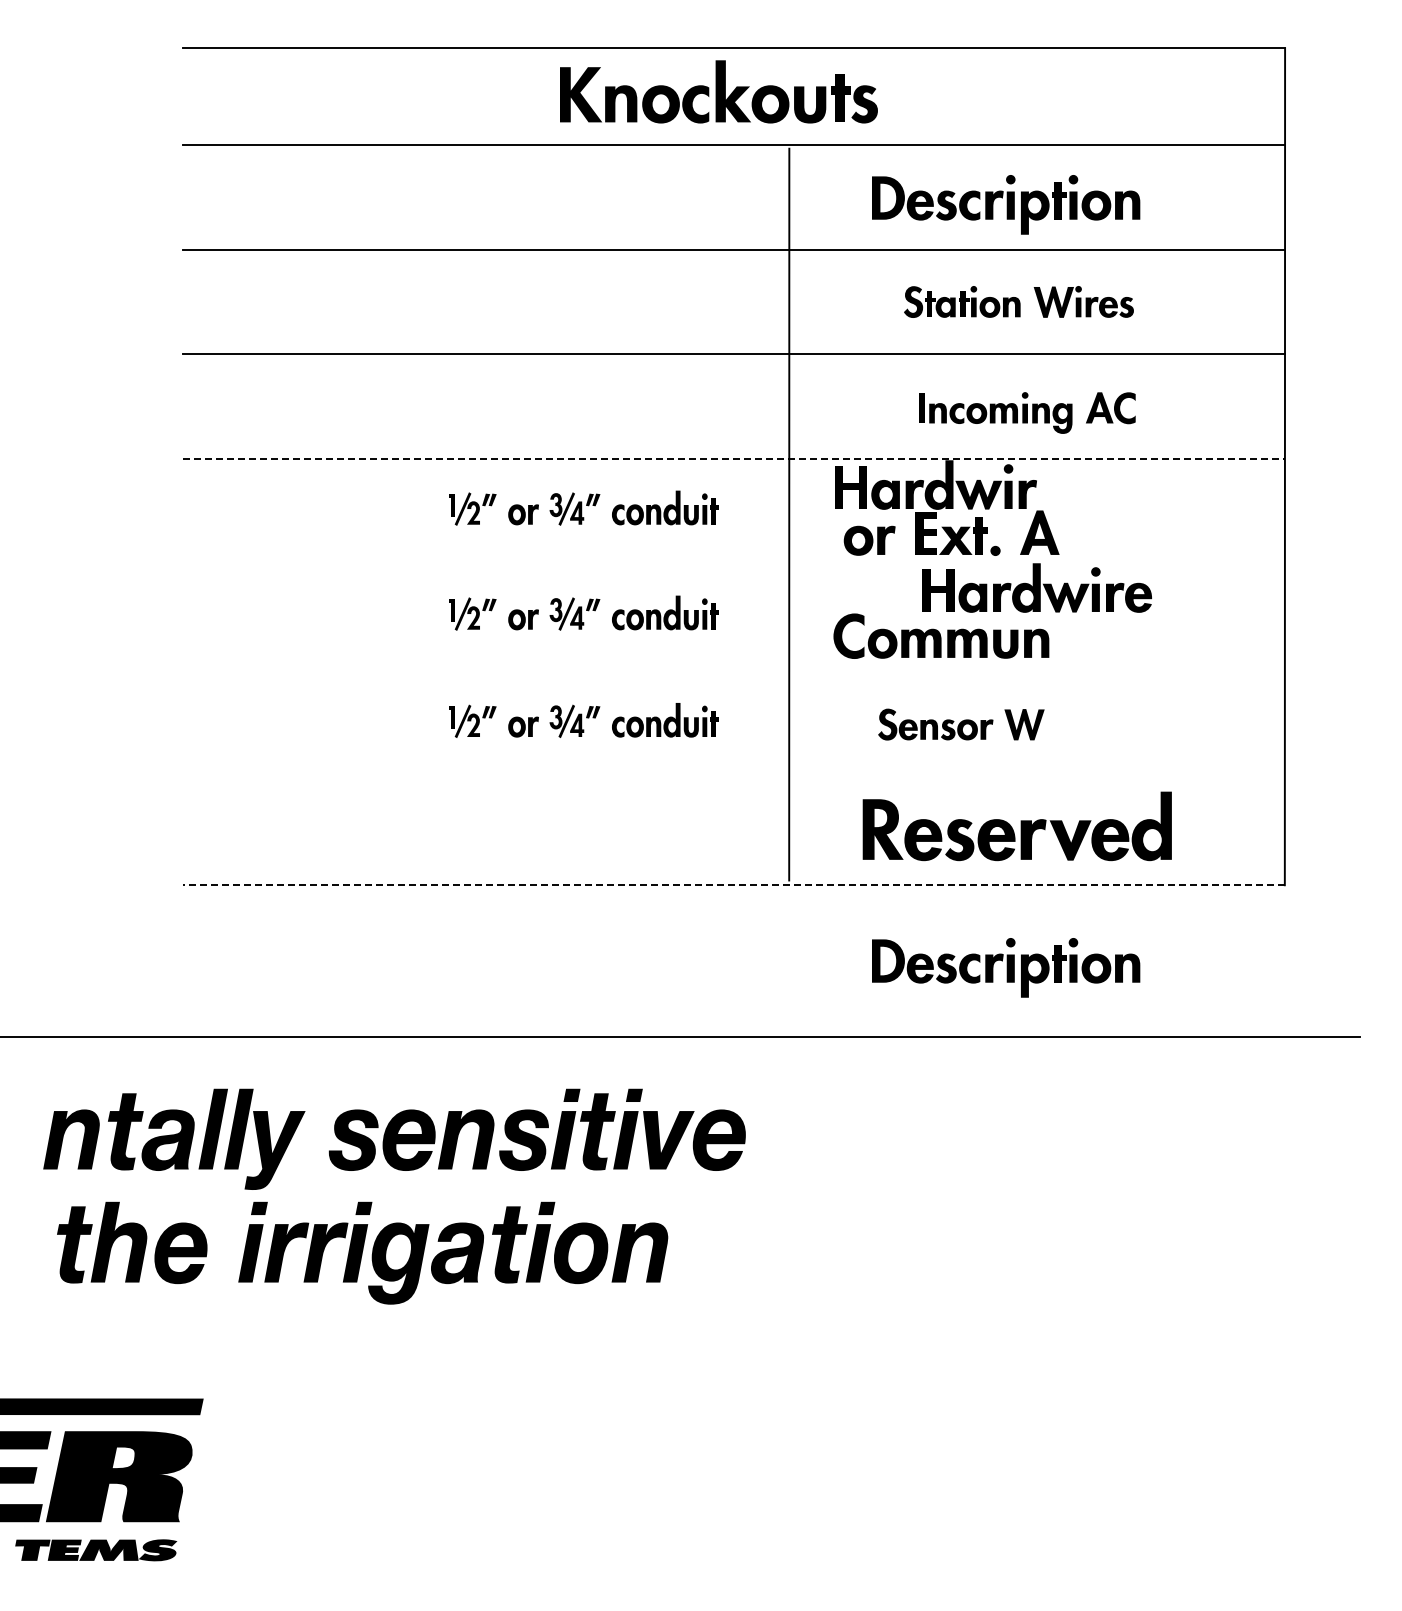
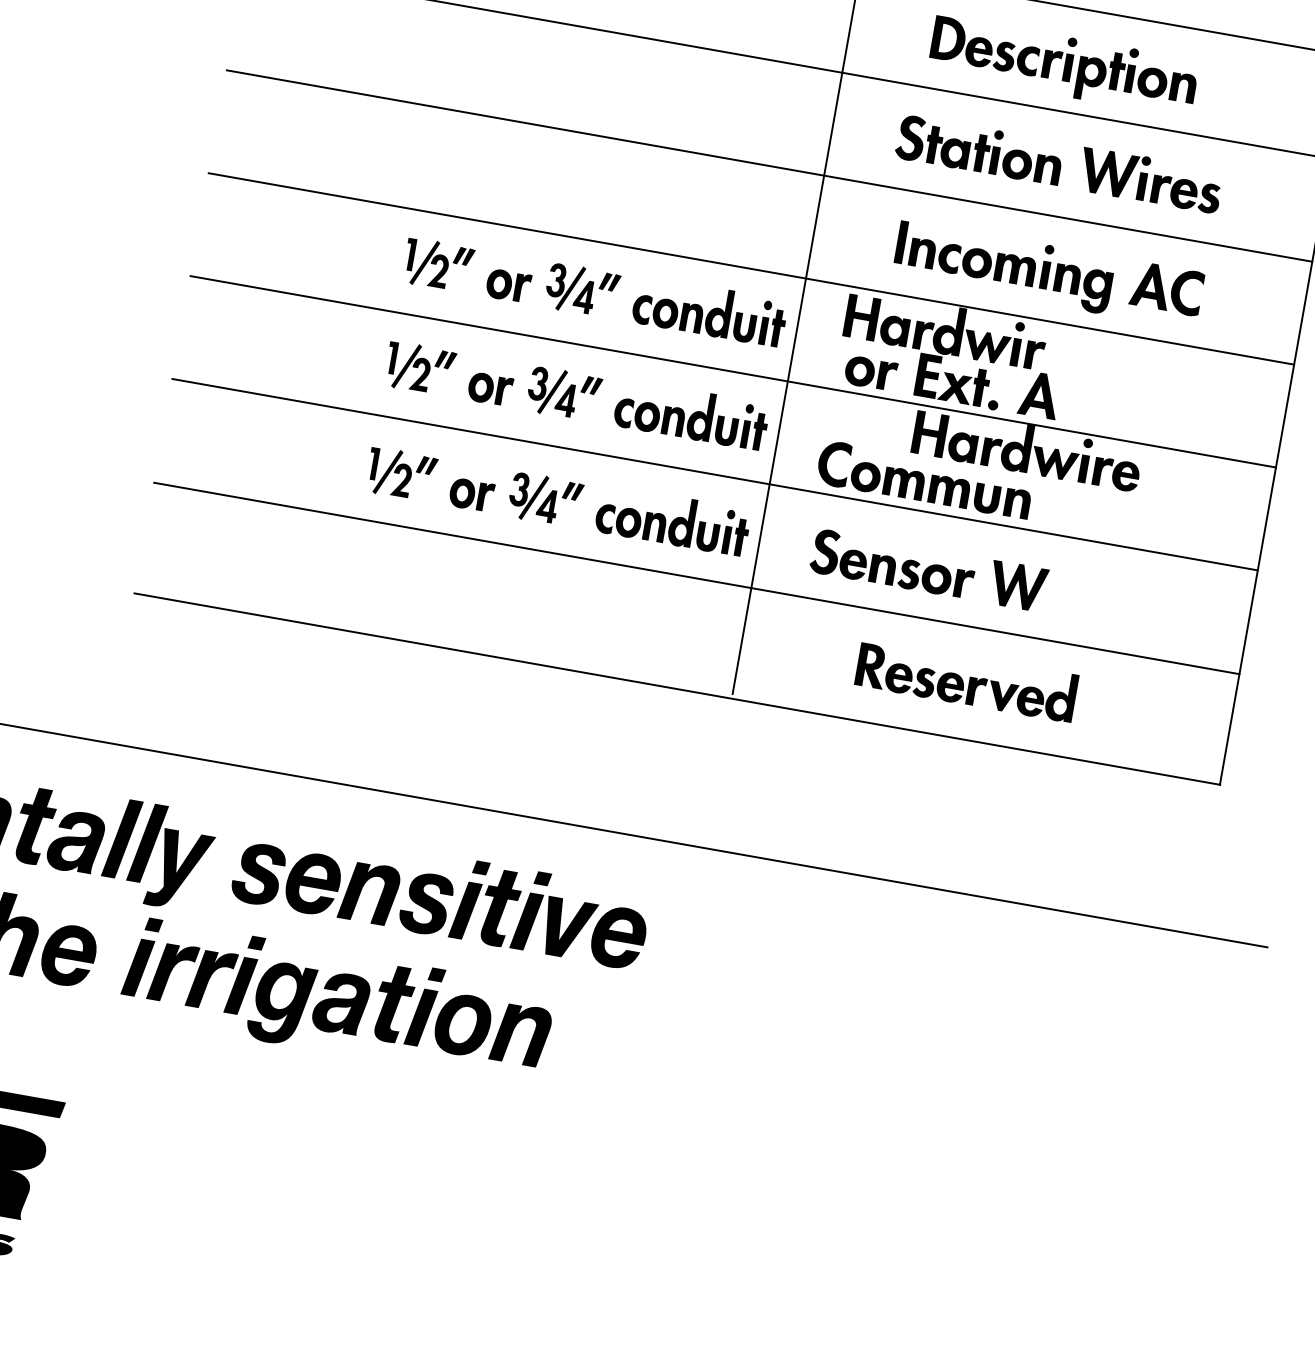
part: (1018, 301) -> (1059, 163), size x1.43
part: (1027, 412) -> (1048, 274), size x1.43
line: (734, 458) -> (752, 268), dashed -> solid
part: (583, 508) -> (594, 291), size x1.43
line: (733, 563) -> (732, 372), added
part: (583, 613) -> (576, 395), size x1.43
line: (733, 667) -> (714, 474), added
part: (583, 720) -> (557, 500), size x1.43
part: (961, 724) -> (929, 570), size x1.43
line: (733, 772) -> (696, 578), added
part: (1017, 826) -> (966, 680), size x0.71
line: (733, 885) -> (676, 689), dashed -> solid
part: (1006, 967) -> (931, 817), removed

